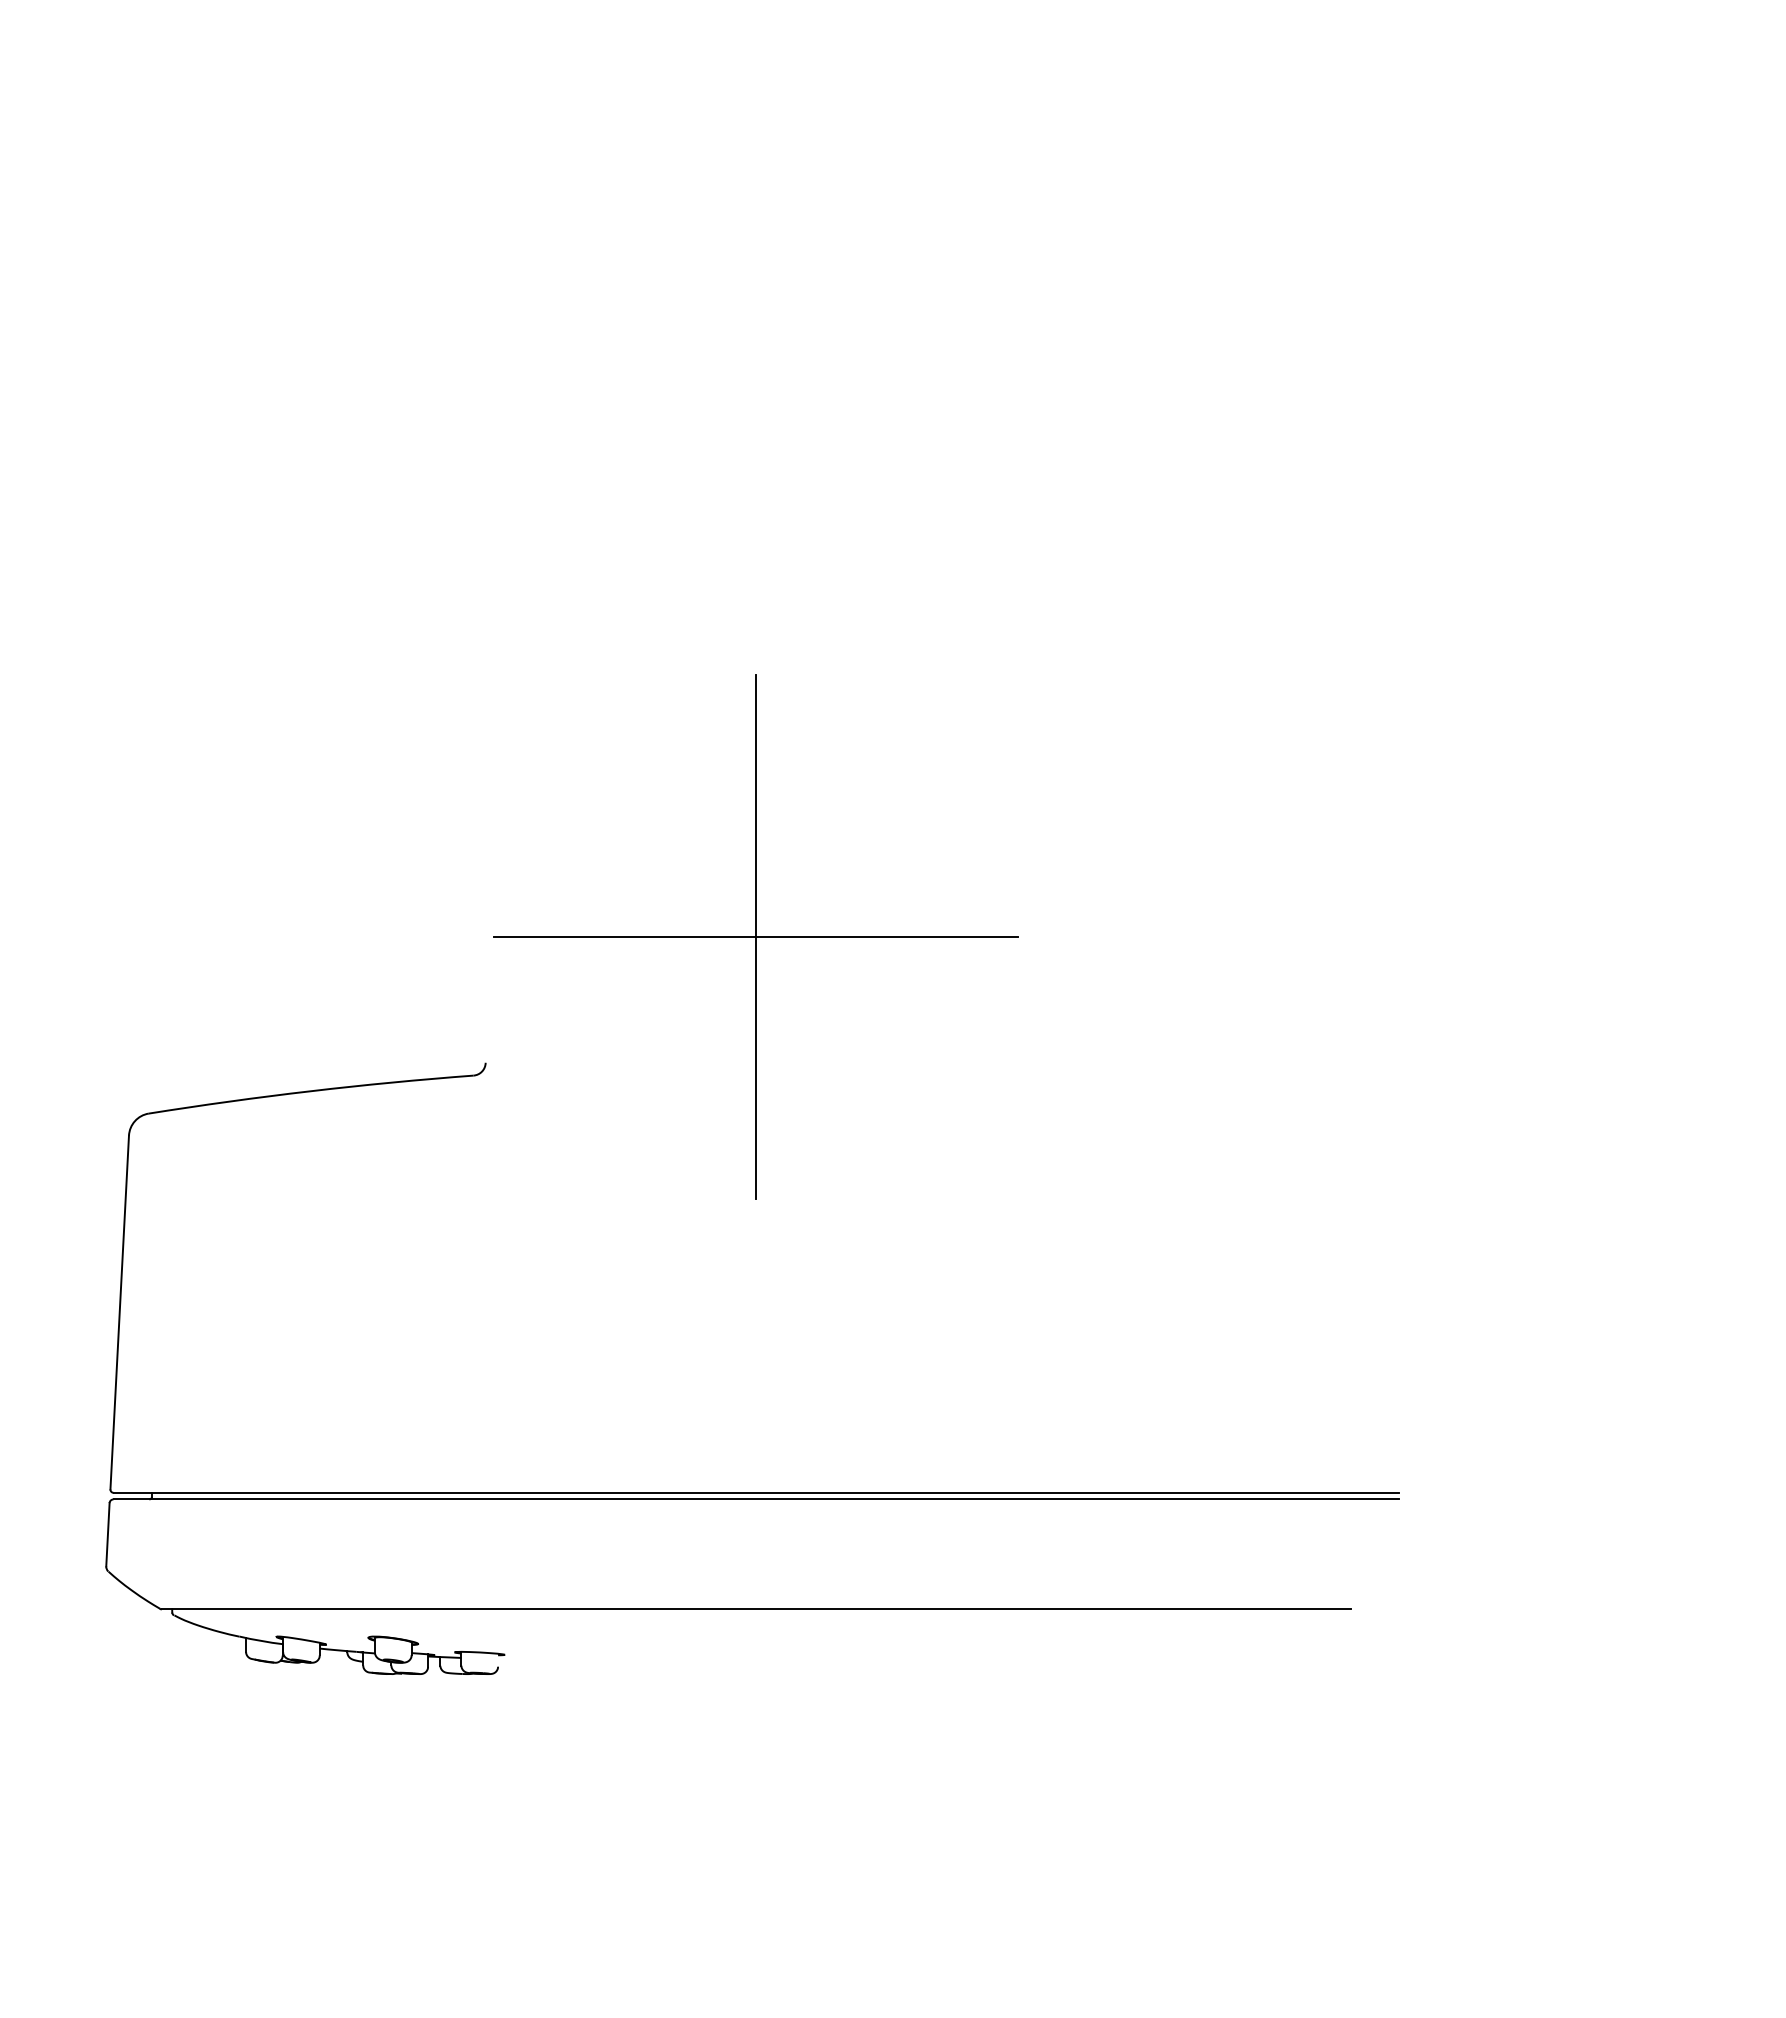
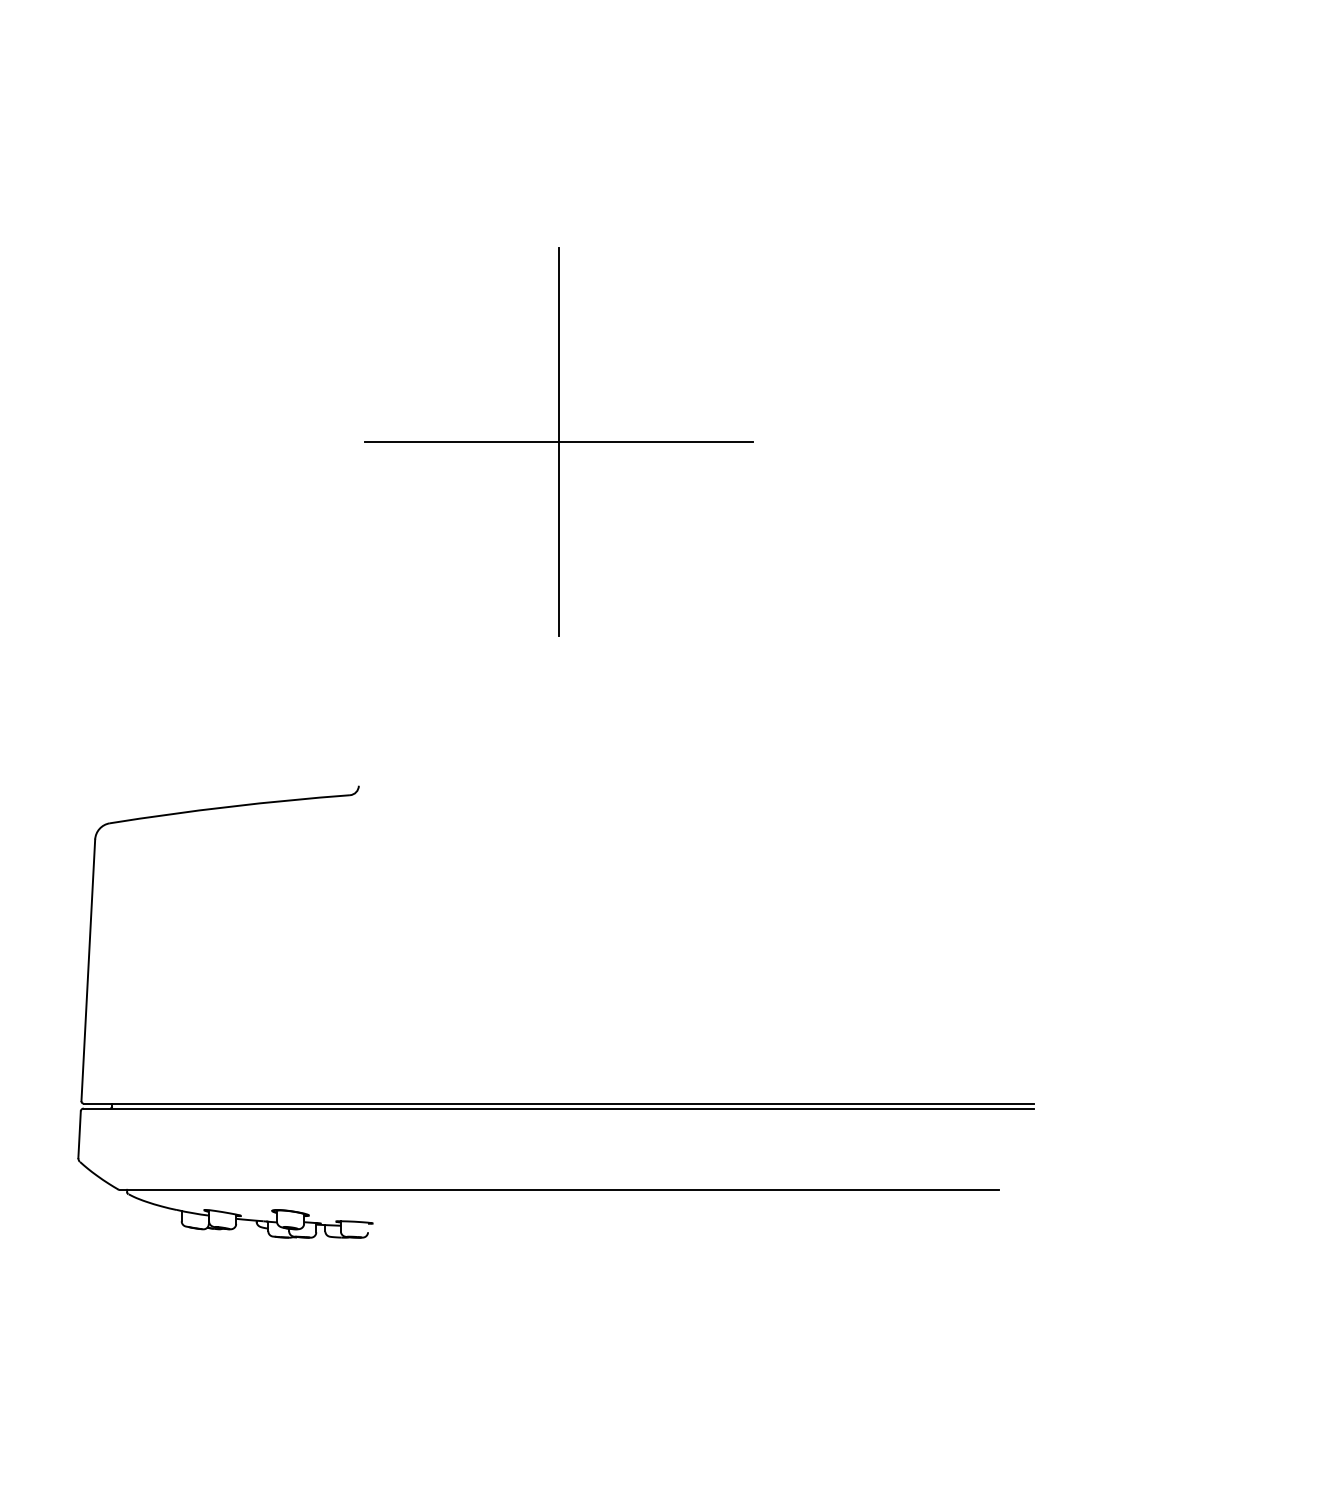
part: (755, 936) -> (558, 441), moved

